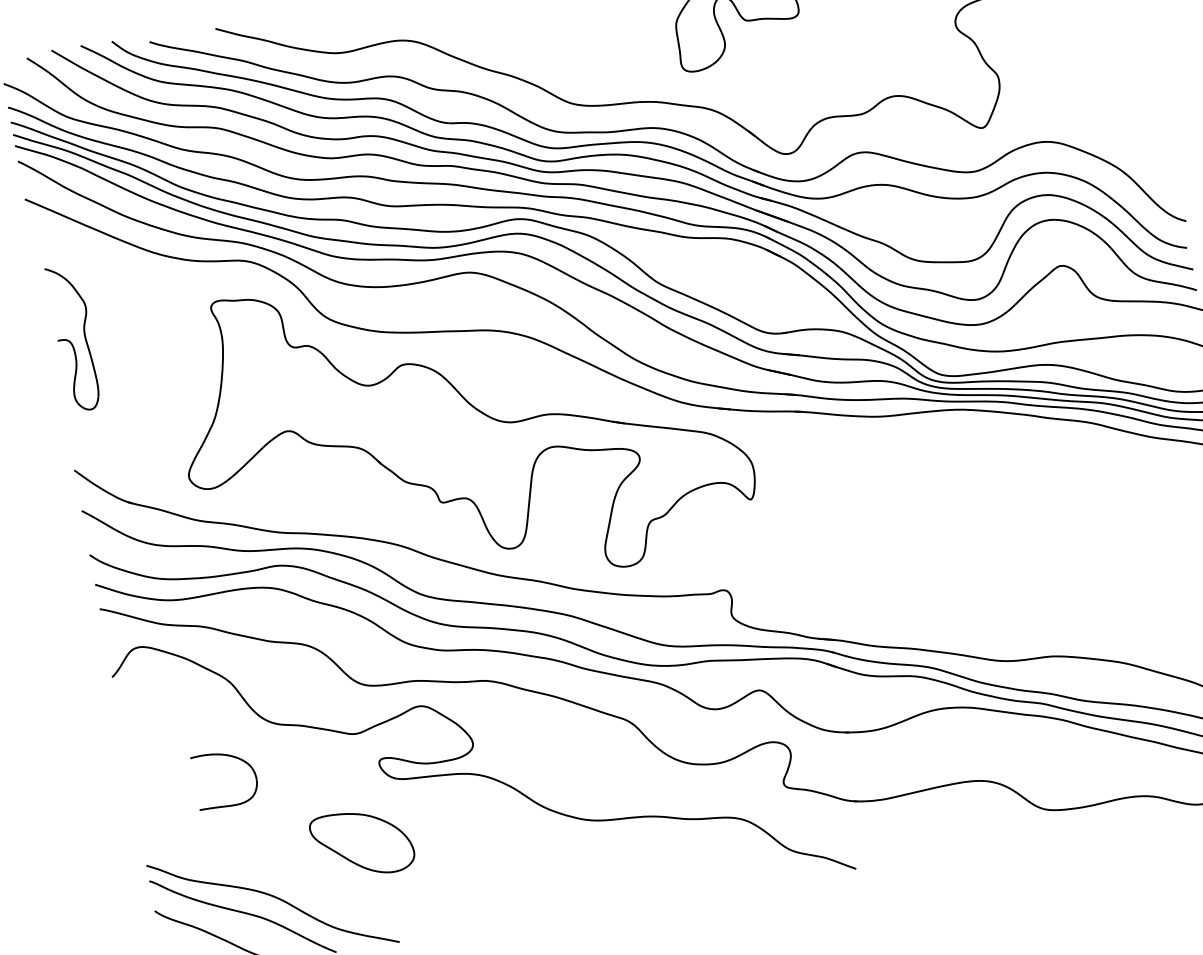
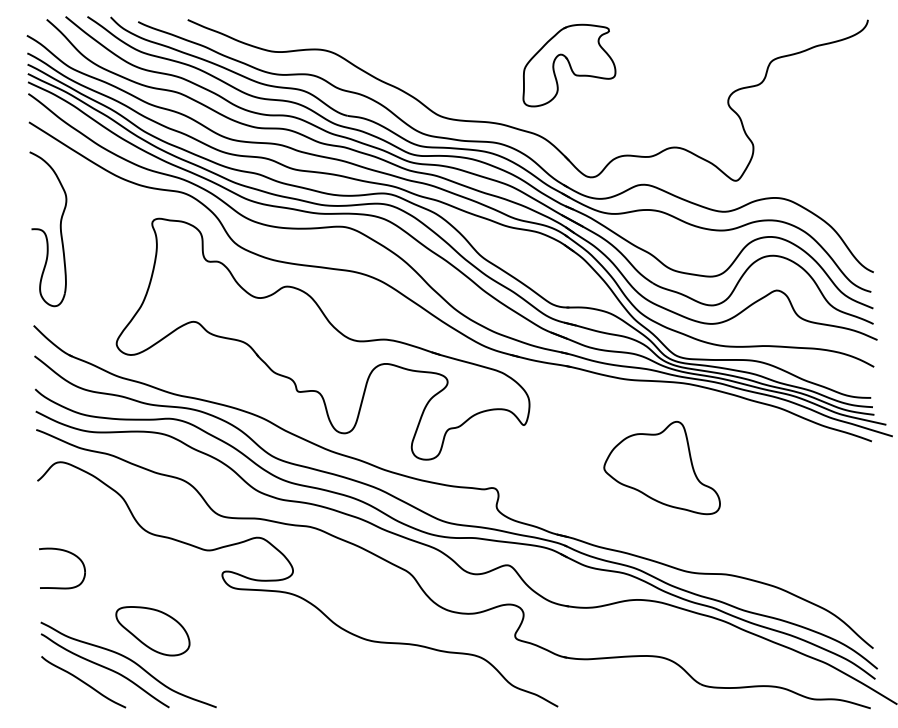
part: (73, 338) -> (48, 229), size x1.43
part: (943, 528) -> (661, 468), added
part: (227, 756) -> (66, 552), moved
part: (362, 843) -> (152, 631), moved

